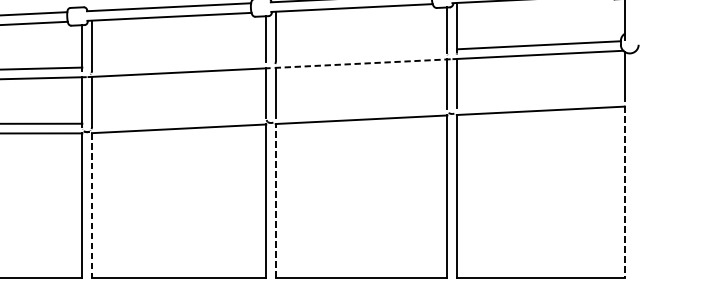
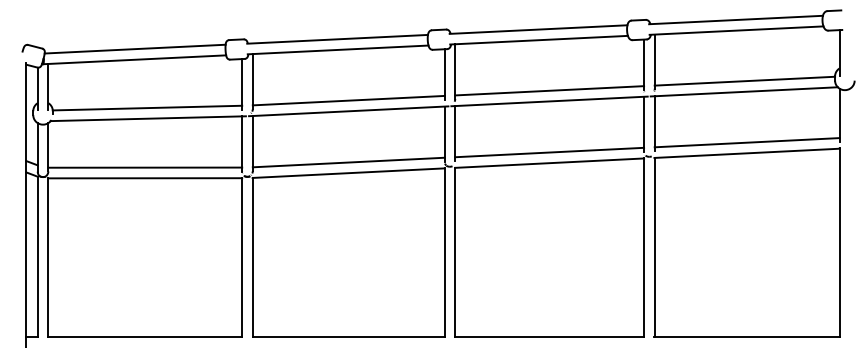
line: (361, 53) -> (549, 90), added
line: (178, 62) -> (348, 100), added
line: (361, 63) -> (549, 101), dashed -> solid
line: (540, 100) -> (746, 142), added
line: (361, 110) -> (549, 152), added
line: (178, 119) -> (348, 162), added
line: (624, 192) -> (839, 243), dashed -> solid
line: (276, 200) -> (455, 252), dashed -> solid
line: (91, 205) -> (252, 257), dashed -> solid

